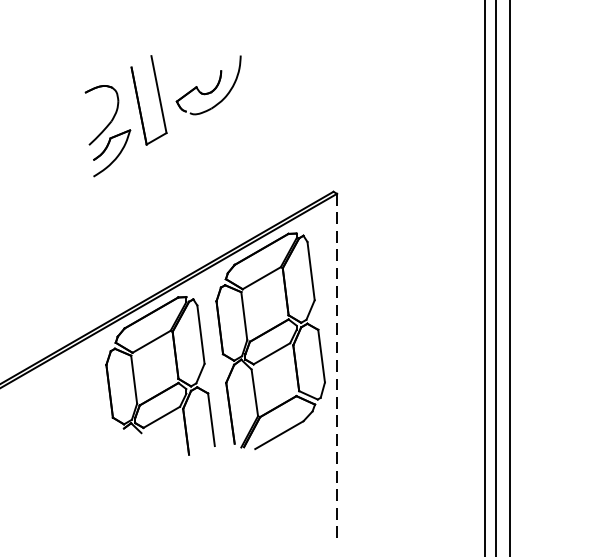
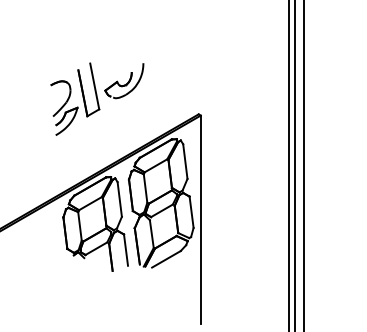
part: (163, 114) -> (97, 98), moved
line: (336, 370) -> (200, 220), dashed -> solid

